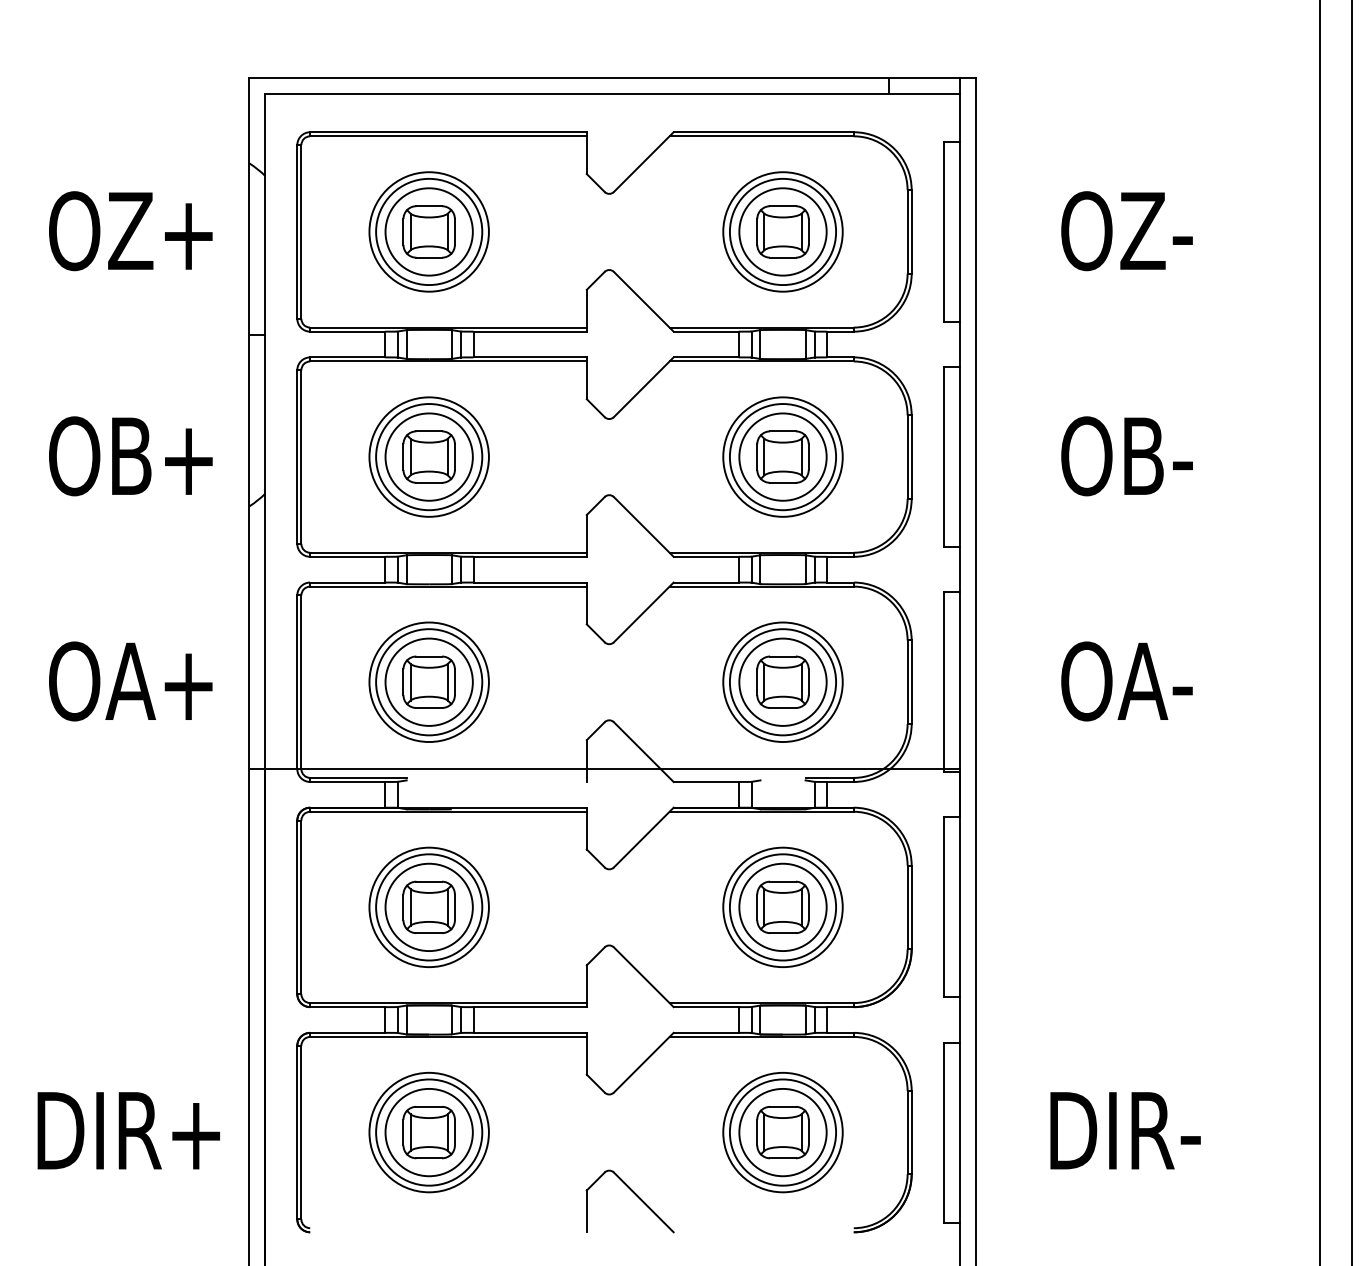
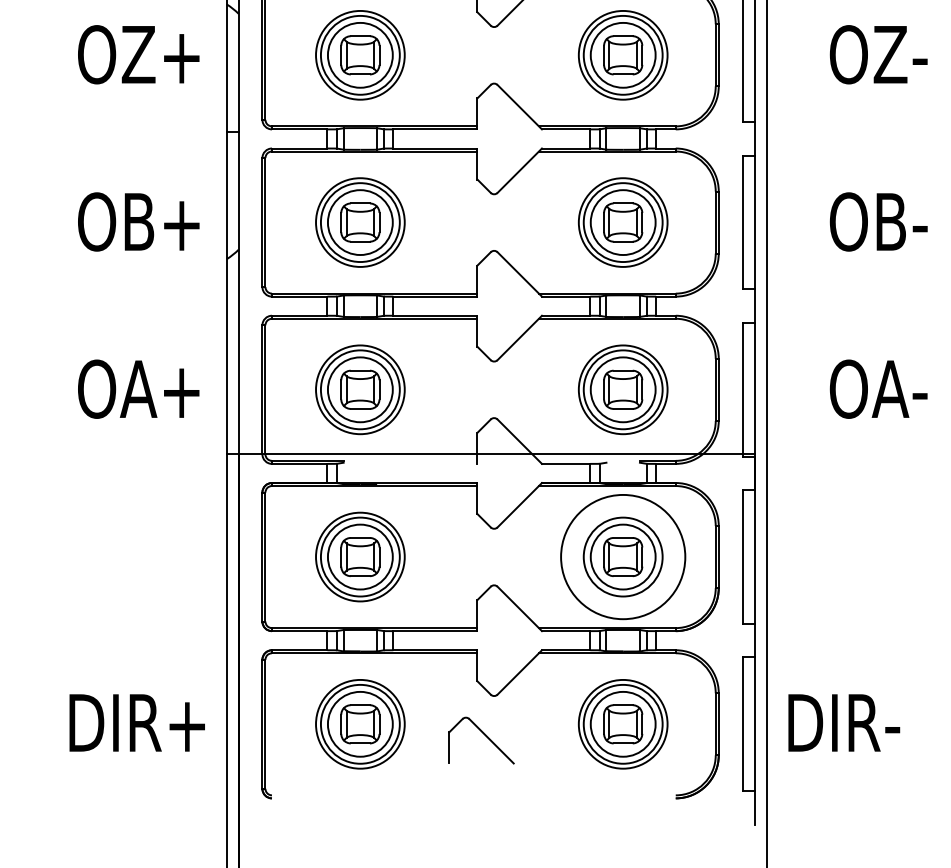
circle: (782, 907) -> (622, 557), size x1.4
text: (1125, 1130) -> (844, 722), moved
part: (635, 1195) -> (485, 736), moved

